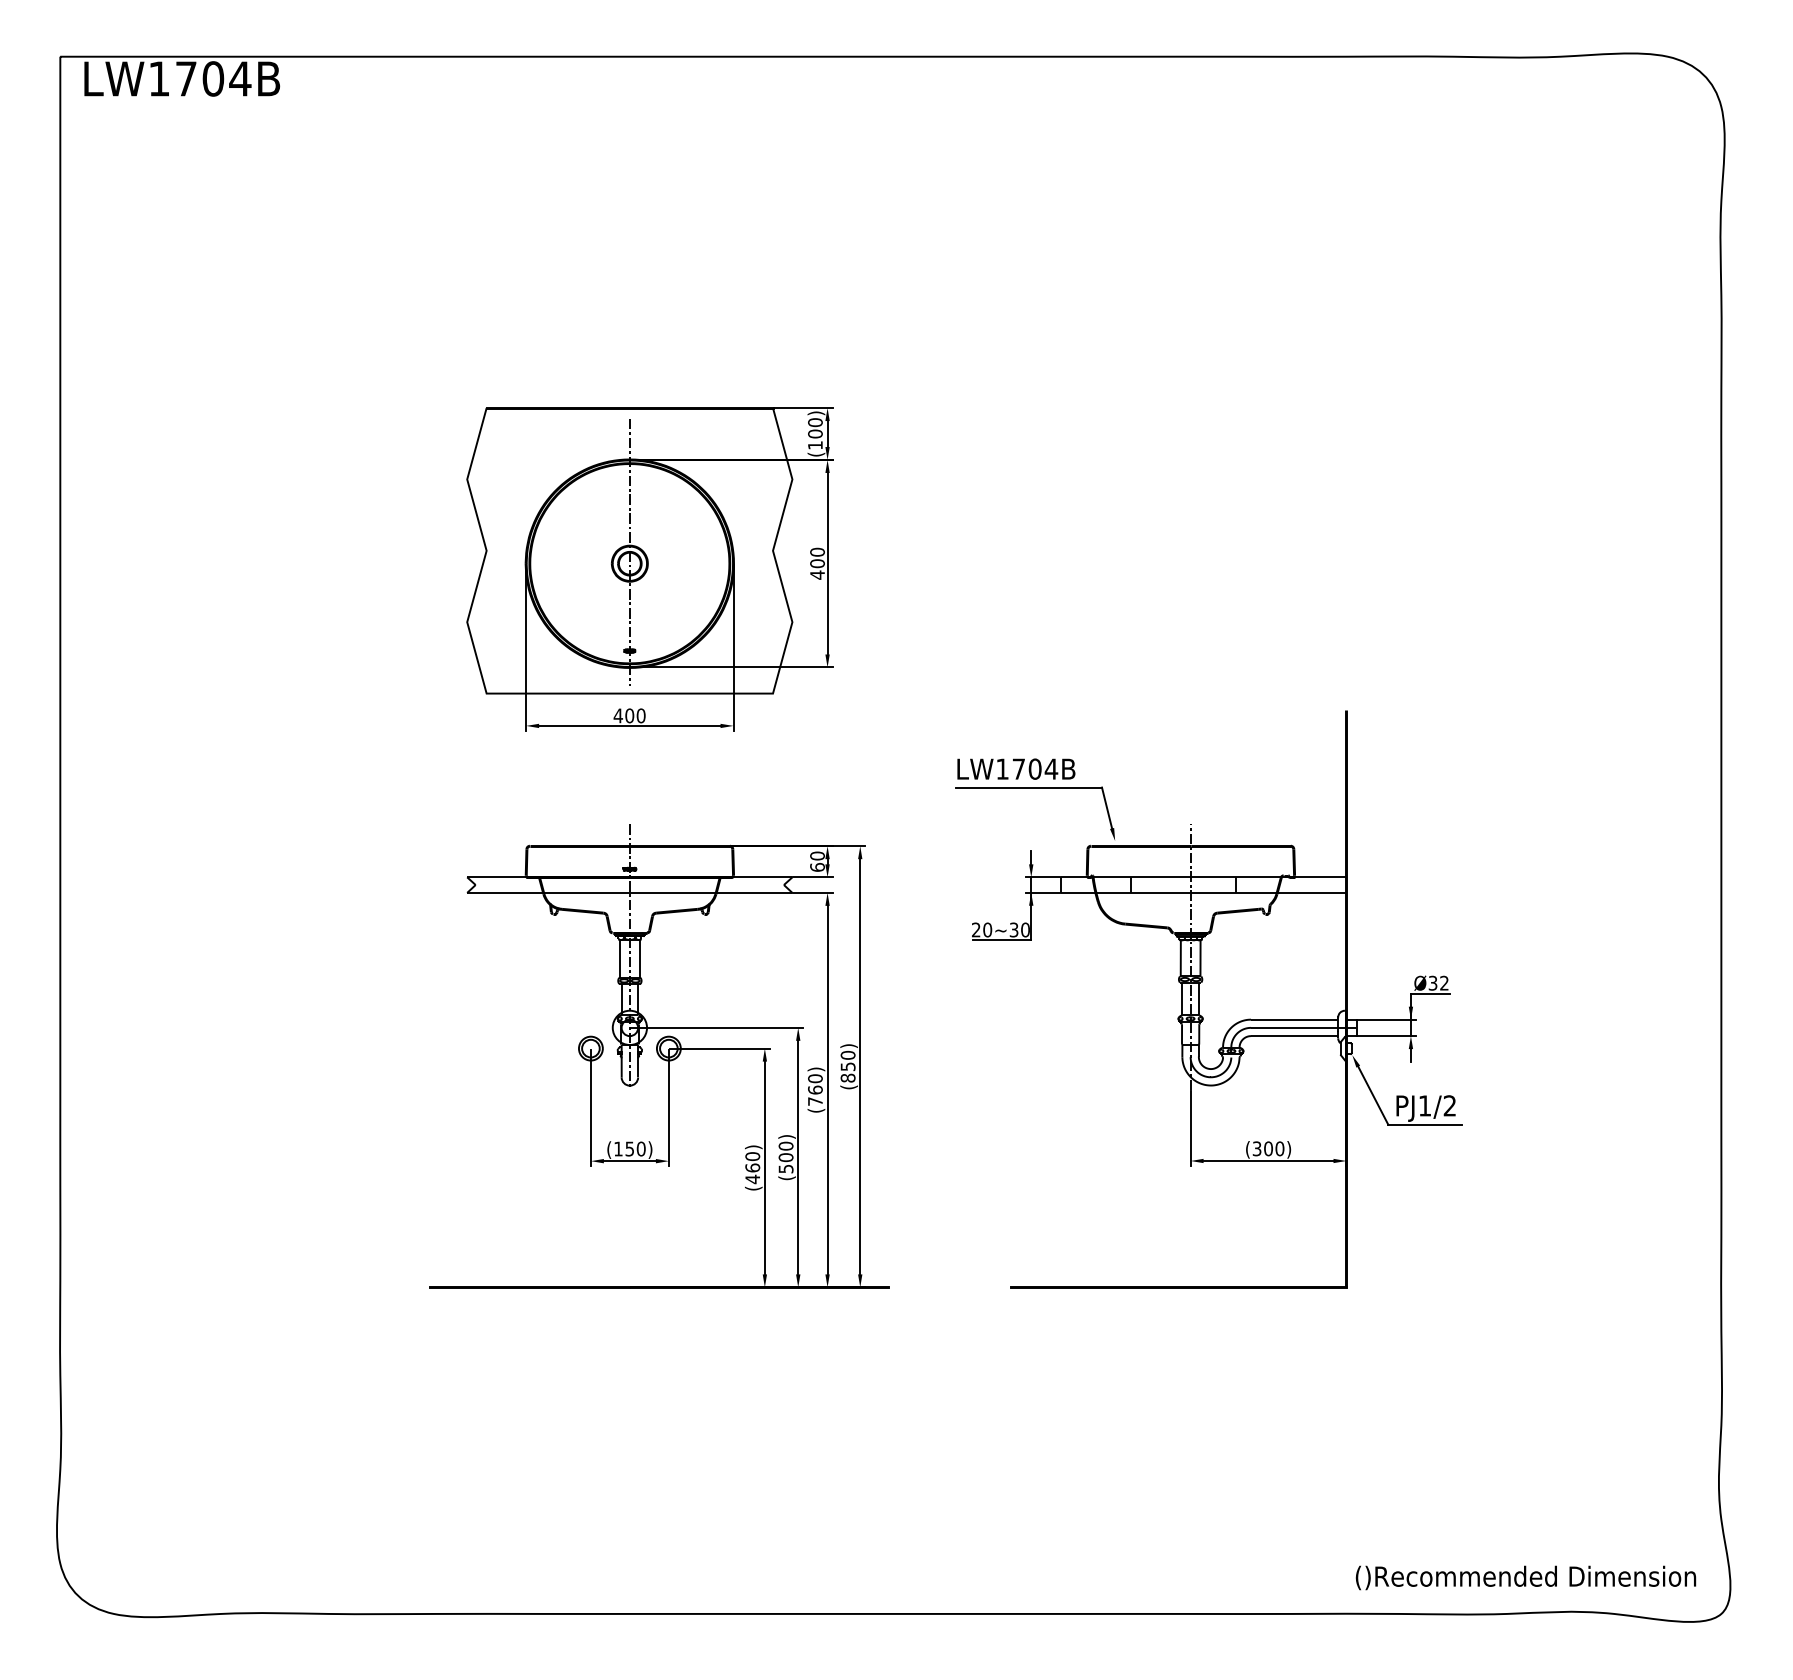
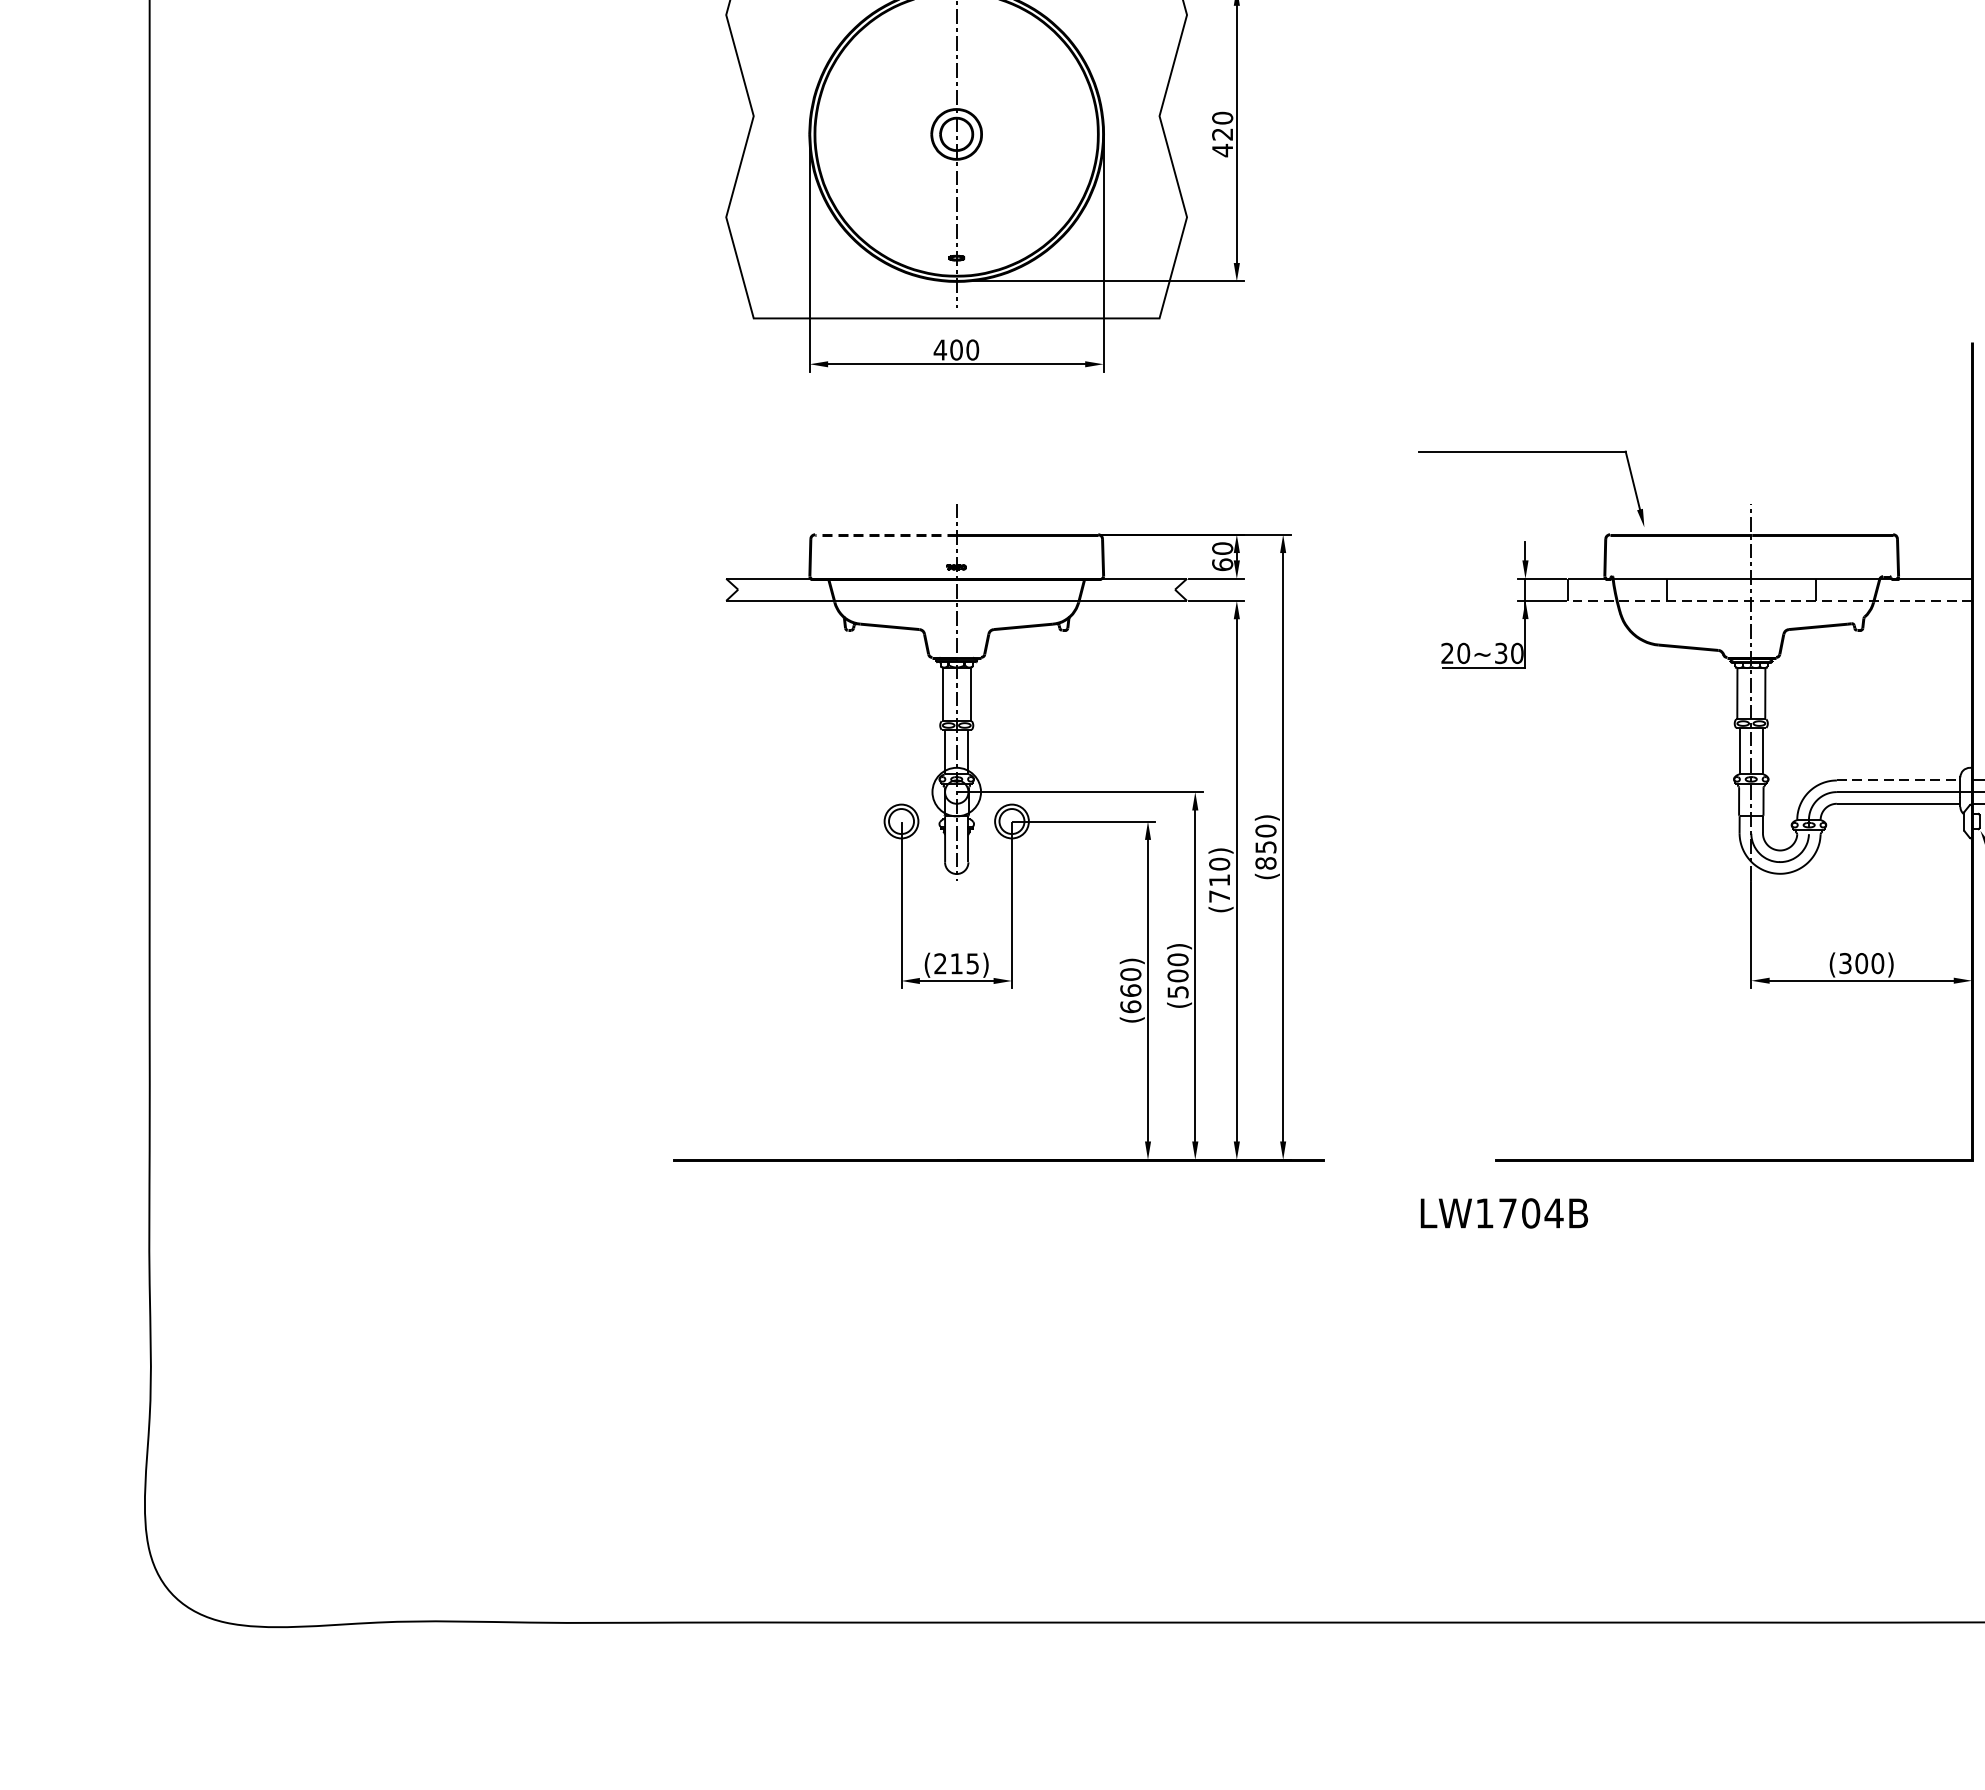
text: (817, 563) -> (1222, 134), 400 -> 420
text: (1016, 768) -> (1504, 1212), moved
line: (579, 846) -> (885, 535), solid -> dashed
line: (1203, 892) -> (1769, 600), solid -> dashed
line: (1294, 1019) -> (1898, 780), solid -> dashed
text: (815, 1089) -> (1219, 879), (760) -> (710)
text: (629, 1148) -> (956, 963), (150) -> (215)
text: (752, 1179) -> (1130, 1006), (460) -> (660)

